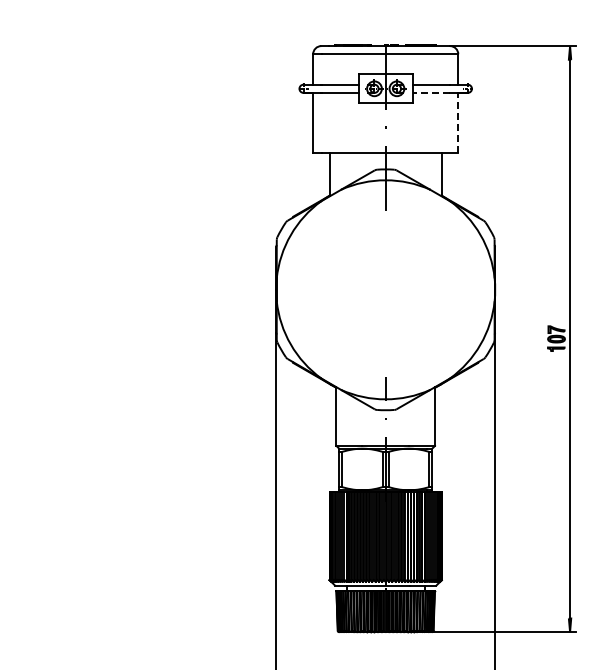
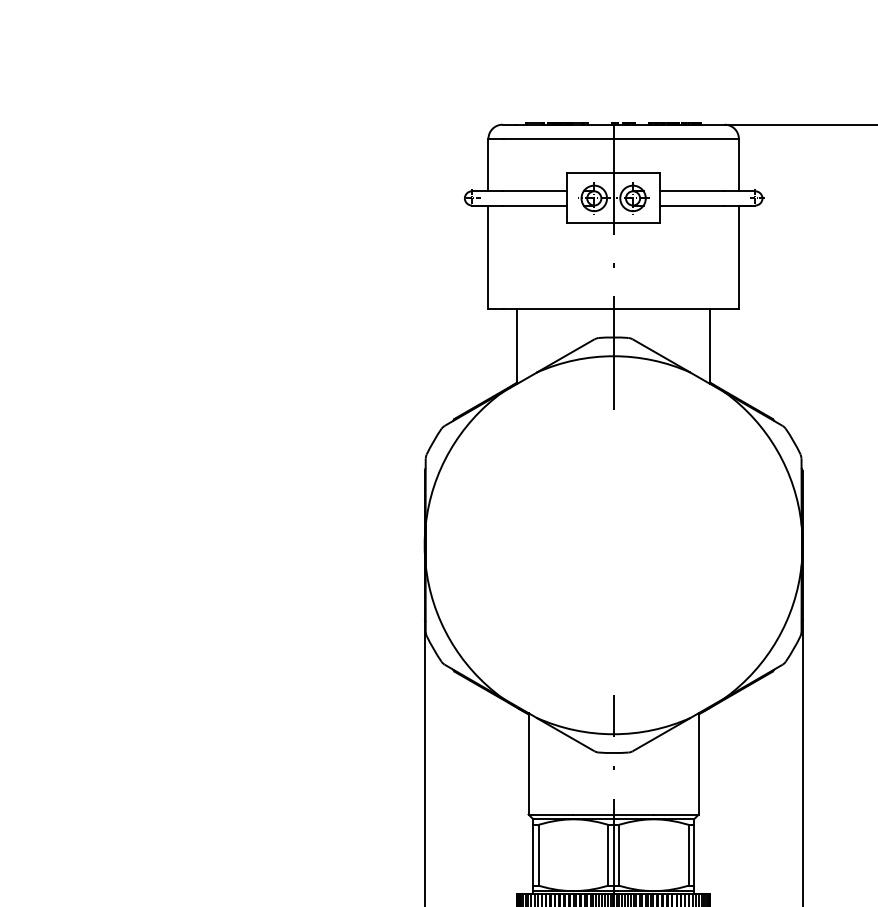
line: (431, 92) -> (692, 204), dashed -> solid
line: (458, 122) -> (739, 256), dashed -> solid

